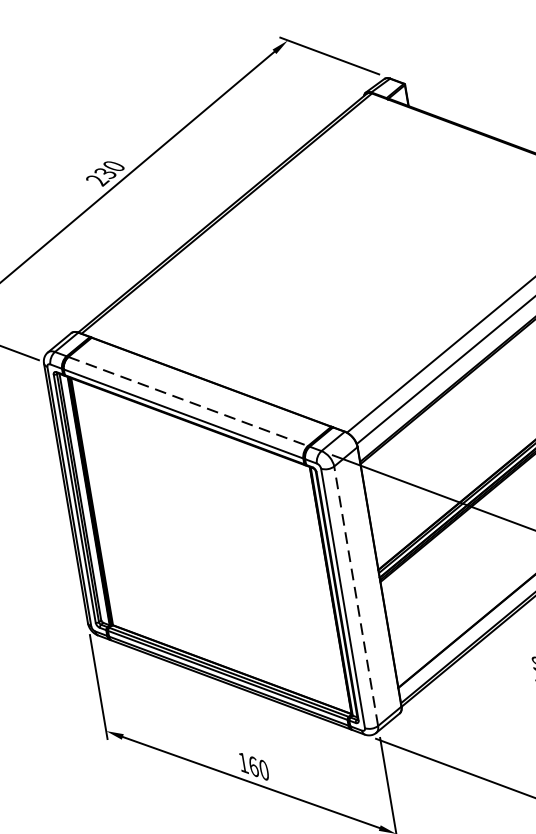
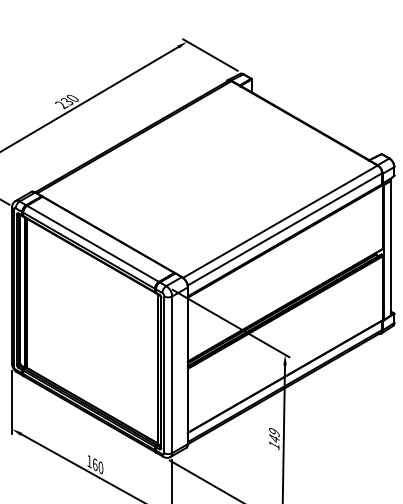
line: (189, 402) -> (93, 244), dashed -> solid
line: (356, 595) -> (172, 374), dashed -> solid

